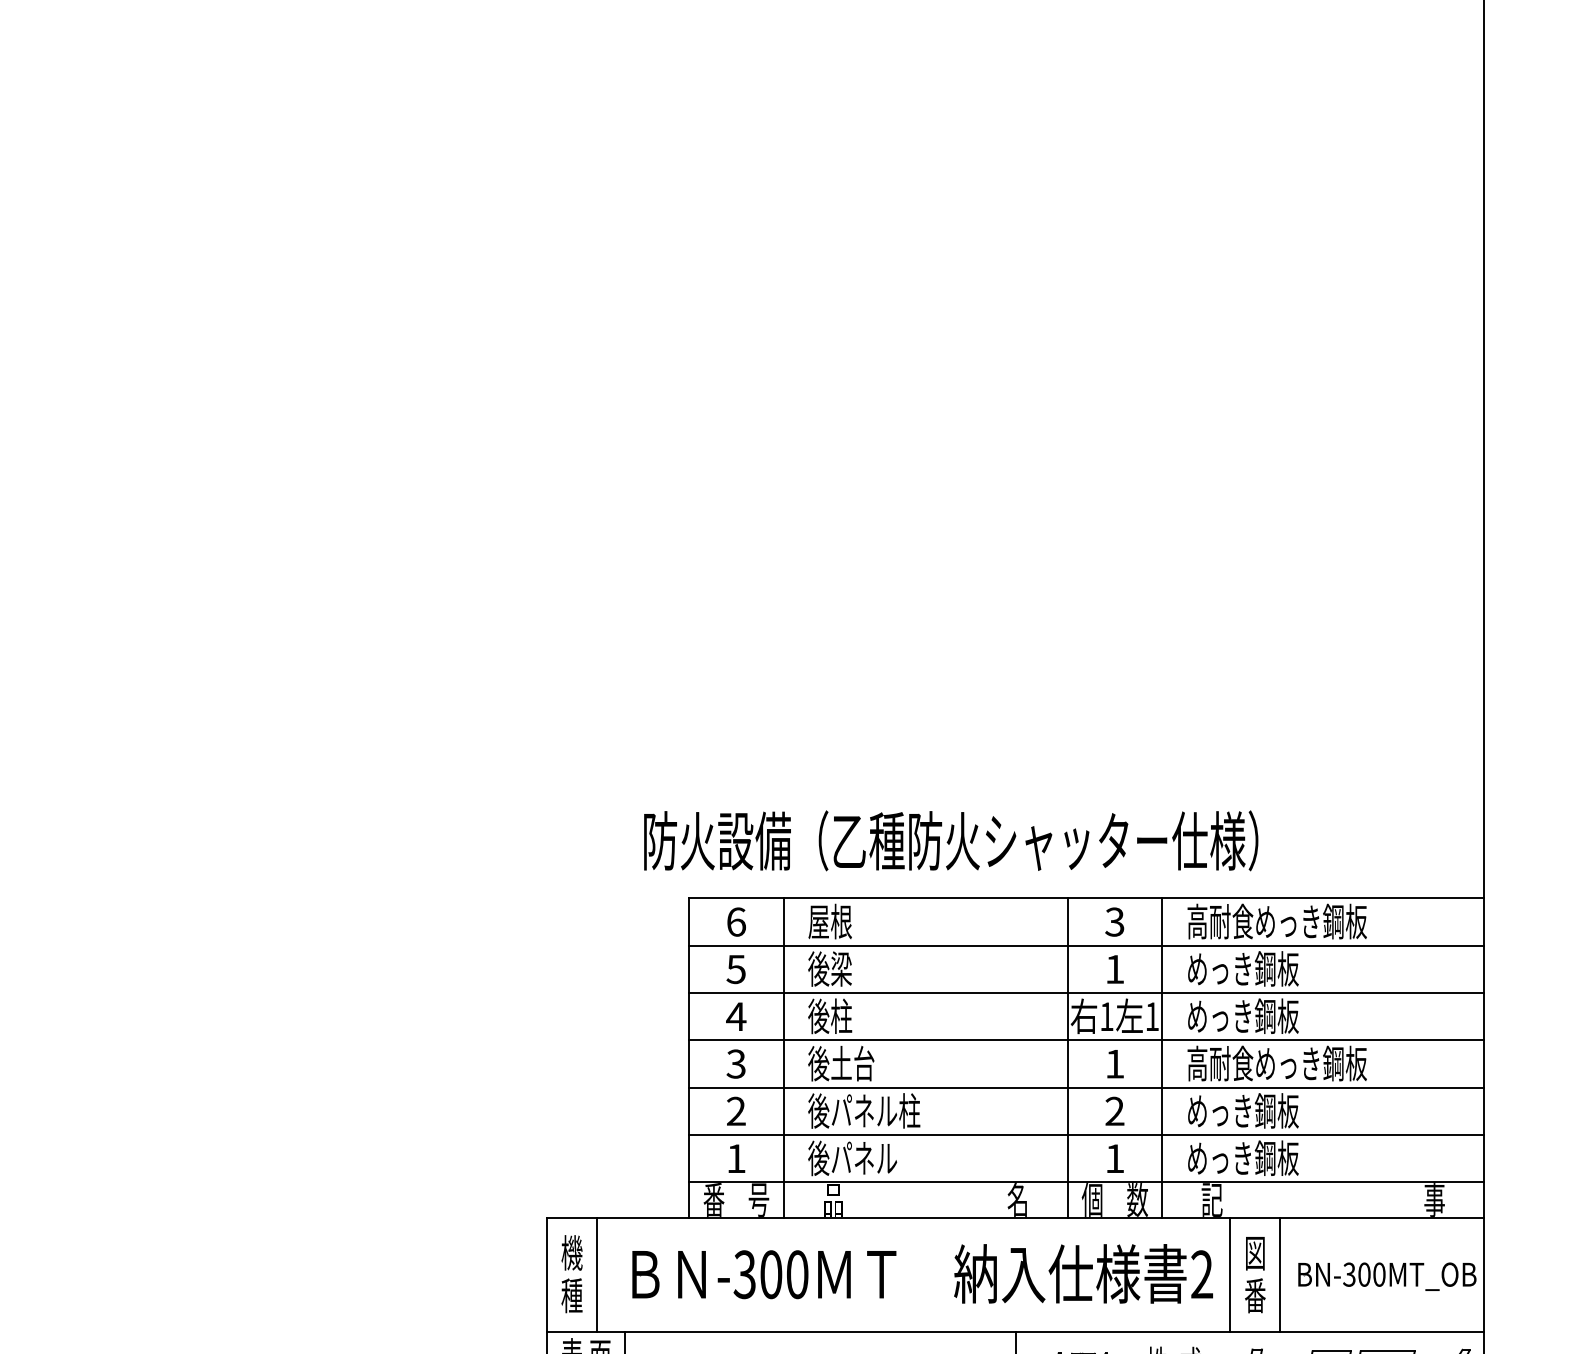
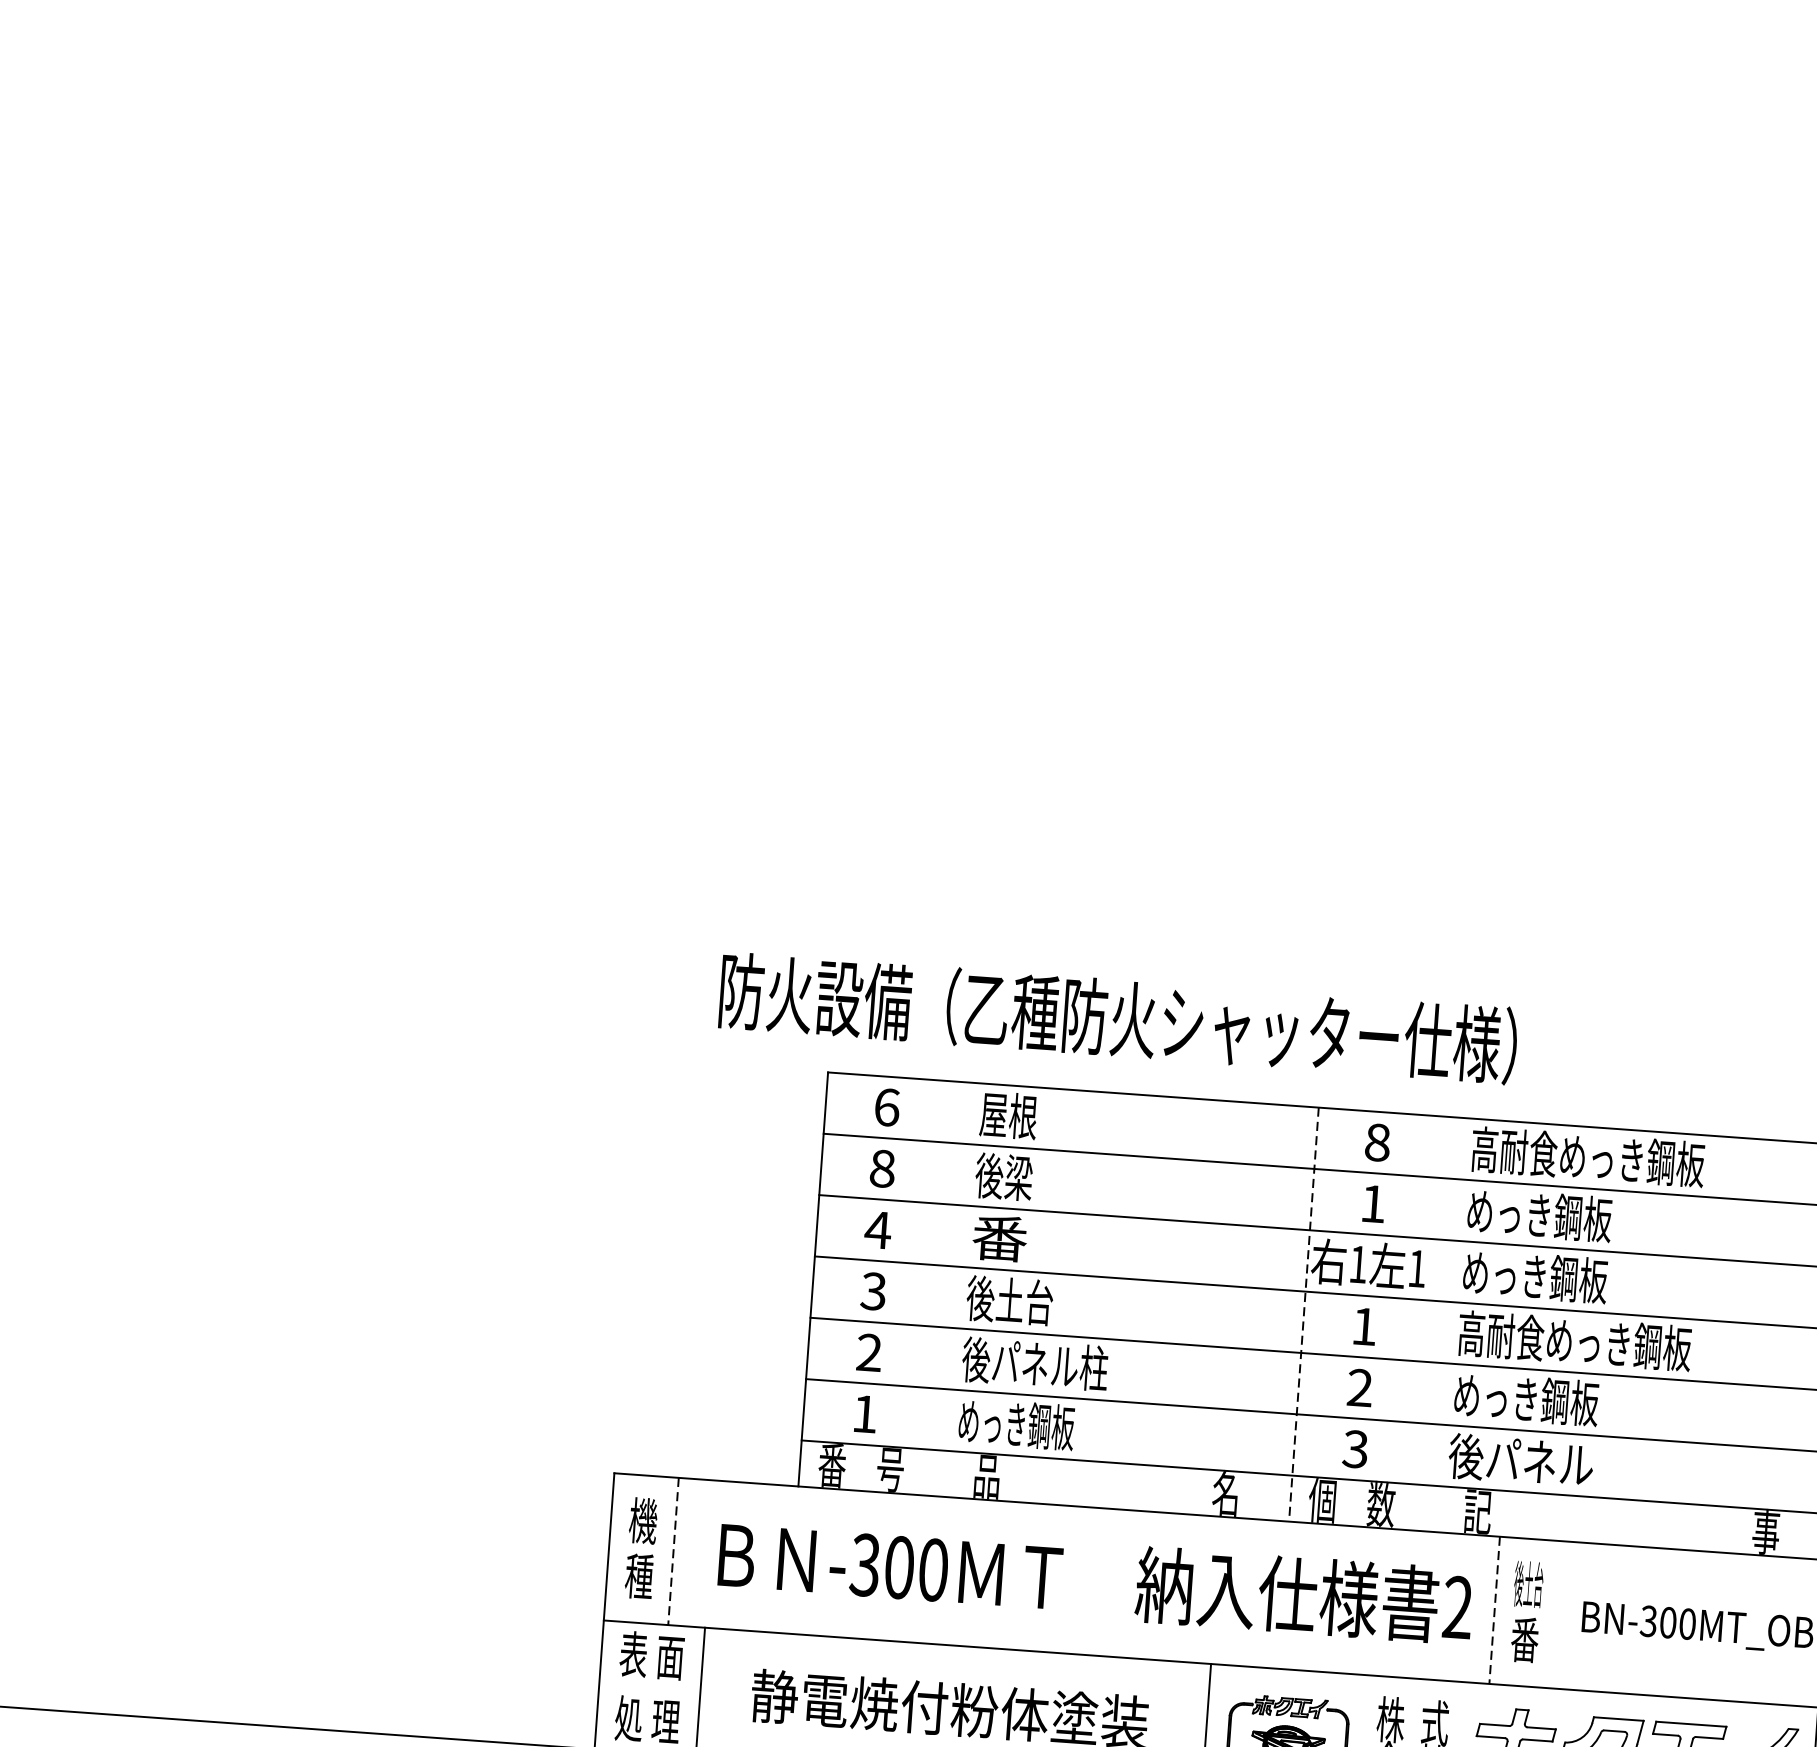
text: (951, 840) -> (1119, 1017), moved
text: (1114, 921) -> (1377, 1141), 3 -> 8
text: (735, 968) -> (881, 1167), 5 -> 8
text: (830, 1016) -> (1000, 1238), 後柱 -> 番
line: (783, 1057) -> (935, 1287), removed
line: (1162, 1057) -> (1426, 1322), removed
line: (1067, 1058) -> (1303, 1314), solid -> dashed
text: (852, 1158) -> (1015, 1424), 後パネル -> めっき鋼板
text: (1114, 1158) -> (1355, 1448), 1 -> 3
text: (1242, 1158) -> (1521, 1460), めっき鋼板 -> 後パネル
text: (1255, 1252) -> (1529, 1583), 図 -> 後土台
line: (596, 1274) -> (673, 1551), solid -> dashed
line: (1230, 1274) -> (1494, 1610), solid -> dashed
line: (1280, 1274) -> (1559, 1614), removed

